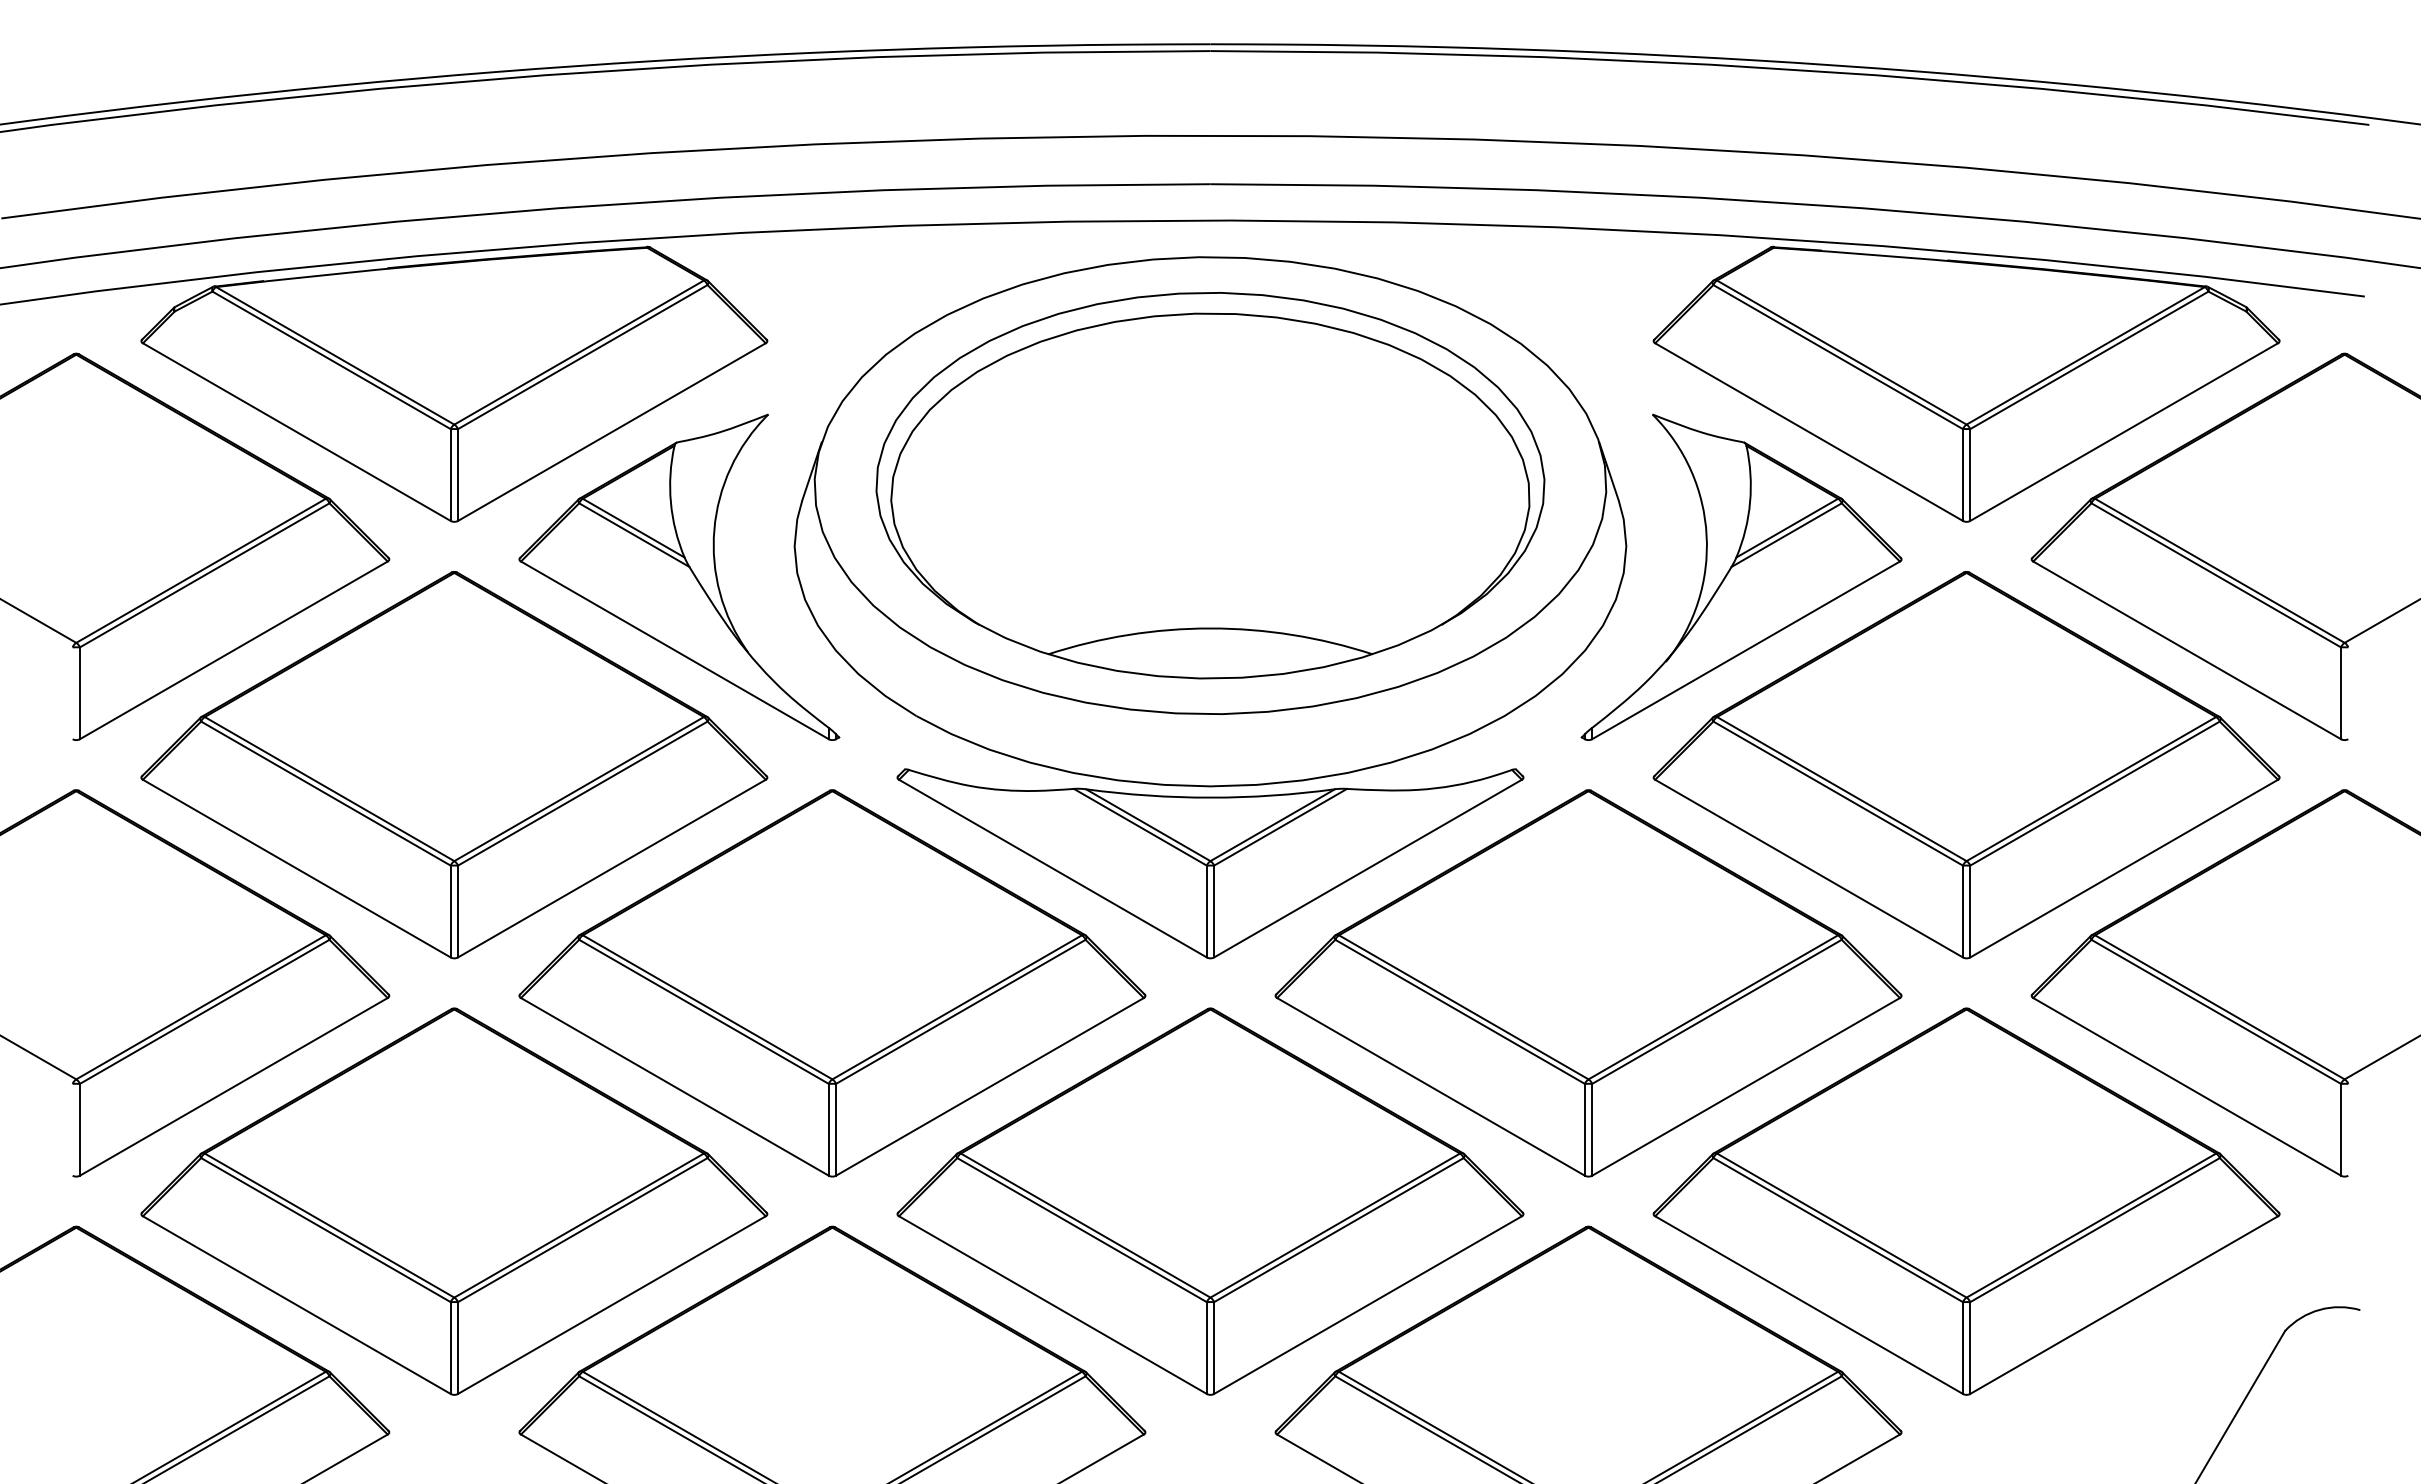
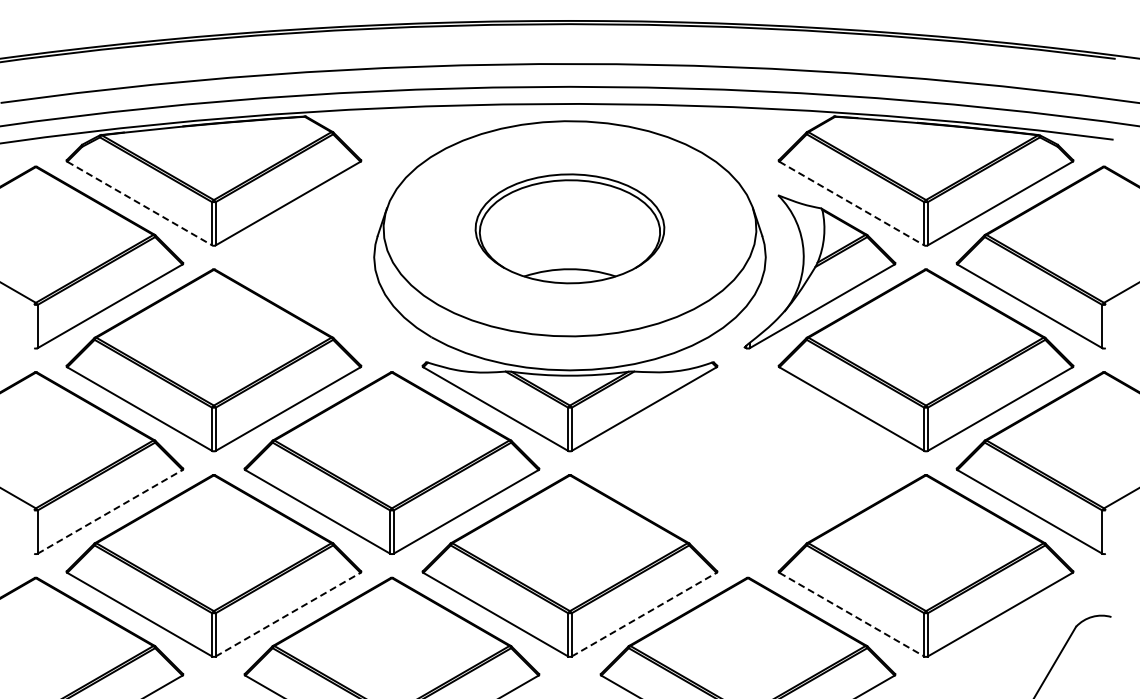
line: (296, 431) -> (139, 203), solid -> dashed
line: (1808, 431) -> (851, 203), solid -> dashed
part: (1209, 485) -> (569, 228), size x0.6
part: (678, 576) -> (319, 271), removed
part: (1587, 981) -> (747, 462), removed
line: (234, 1086) -> (110, 511), solid -> dashed
line: (612, 1304) -> (288, 614), solid -> dashed
line: (1368, 1304) -> (644, 614), solid -> dashed
line: (1808, 1304) -> (851, 614), solid -> dashed

